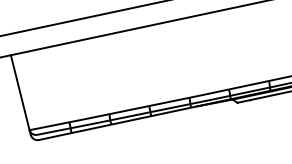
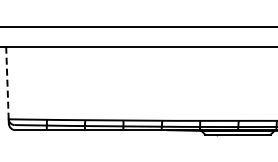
line: (20, 93) -> (7, 83), solid -> dashed

